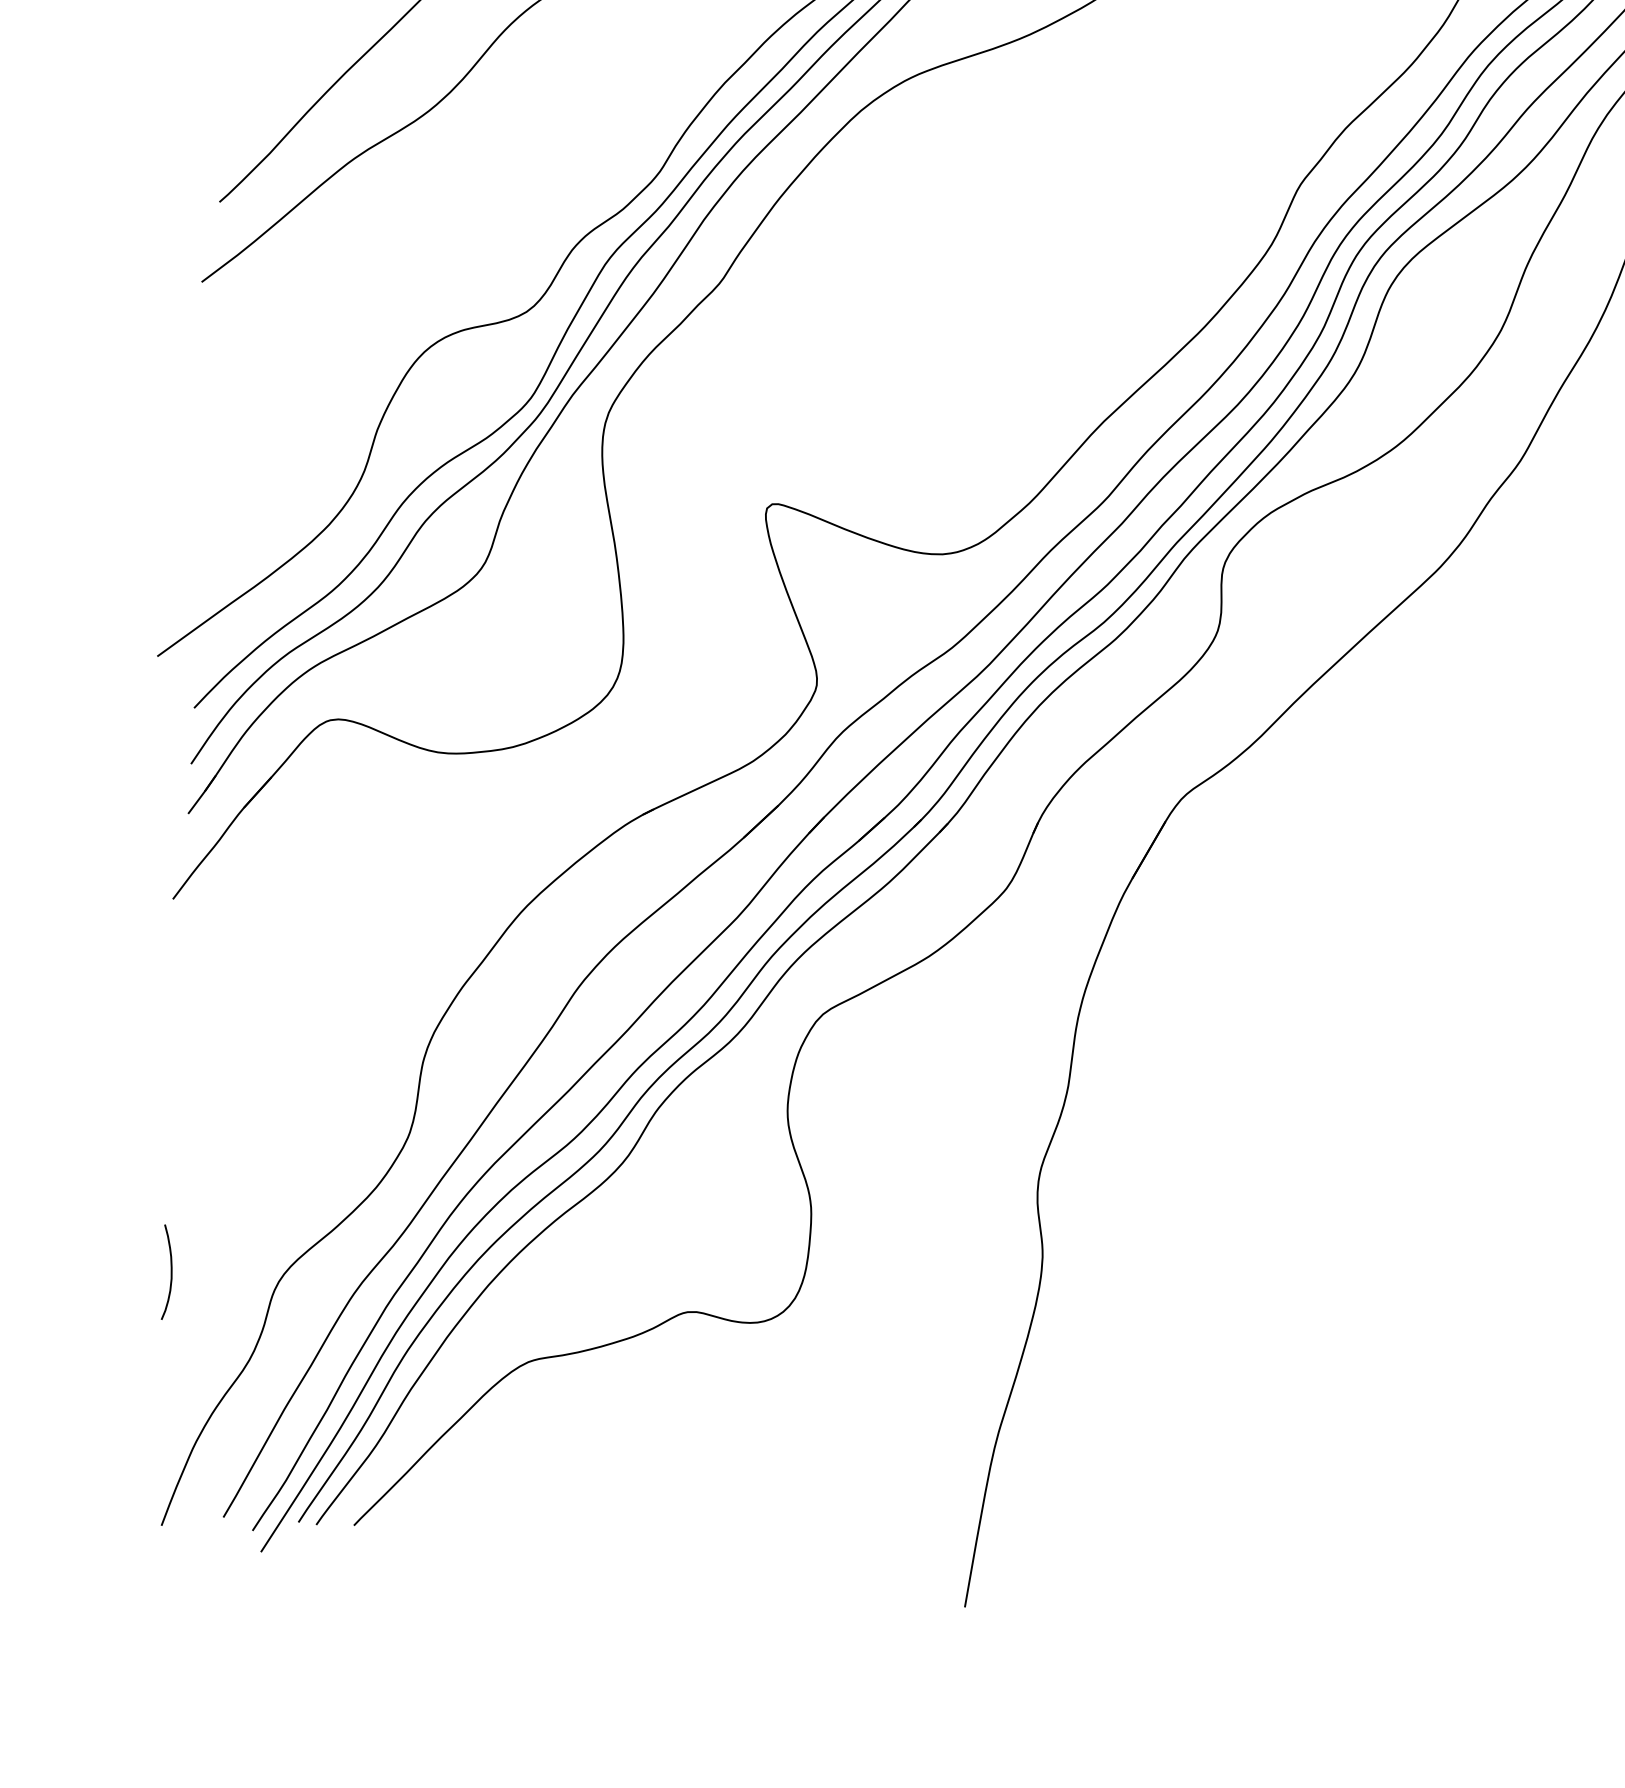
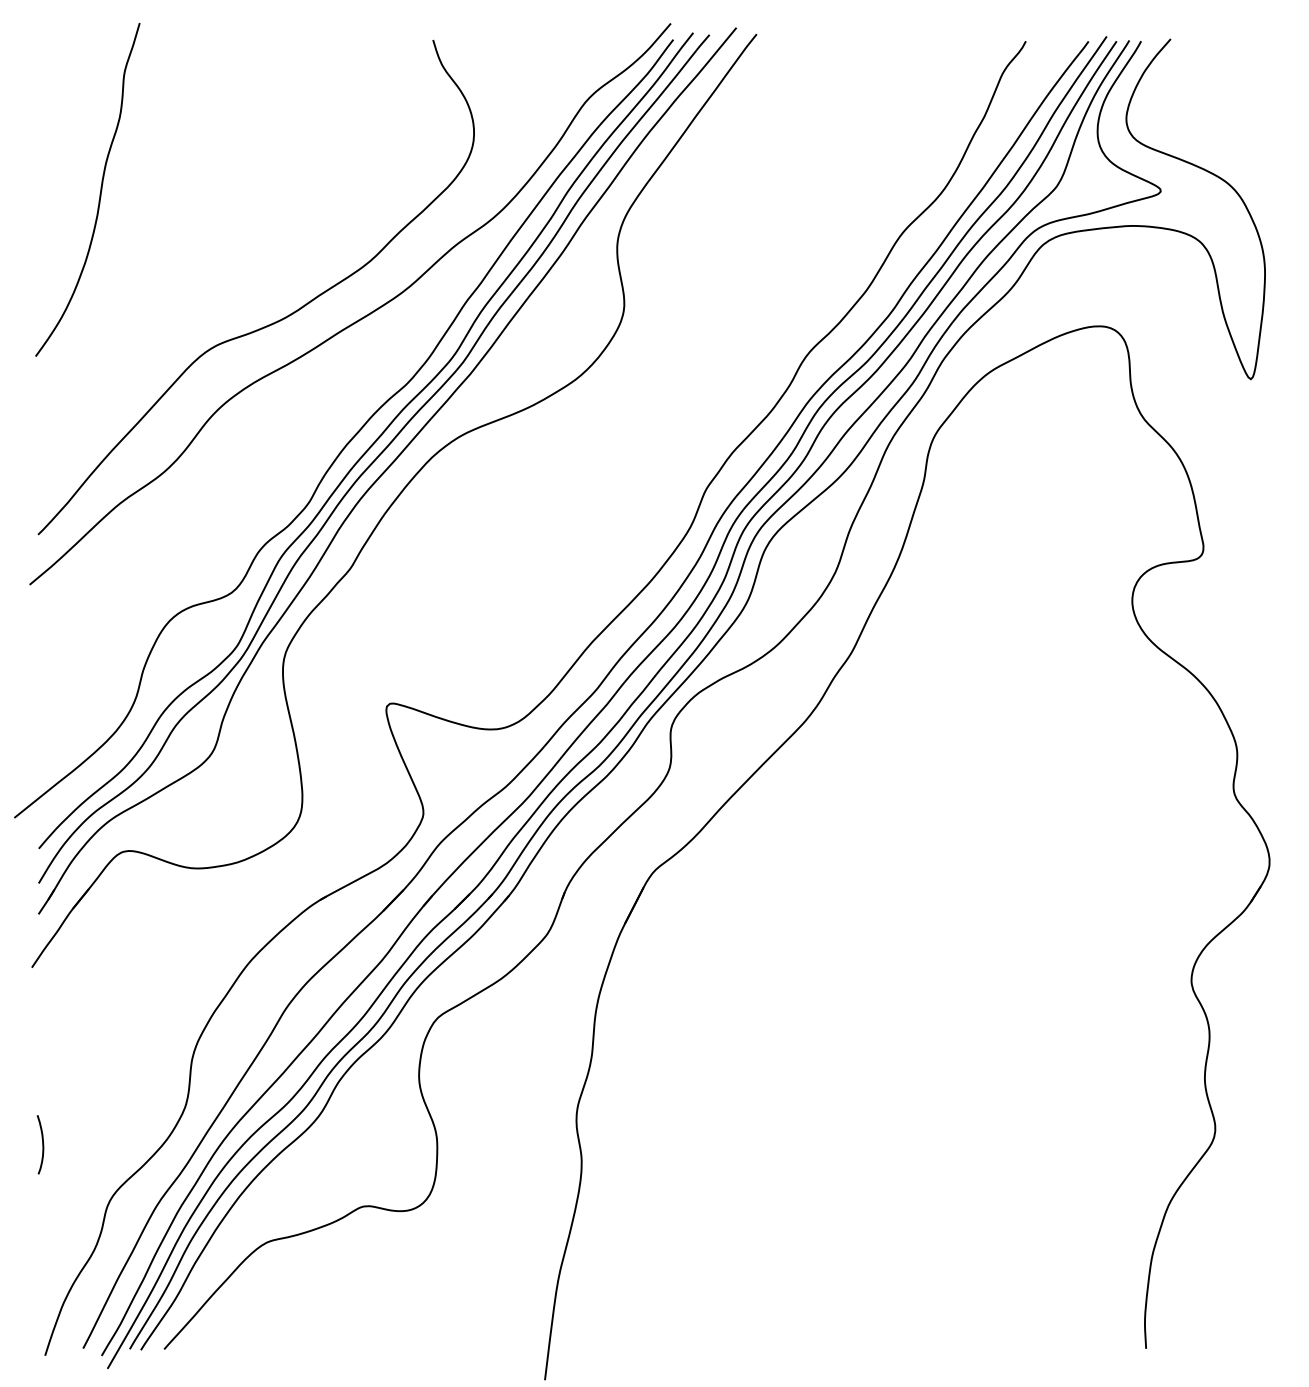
curve: (170, 1272) -> (42, 1144), moved

